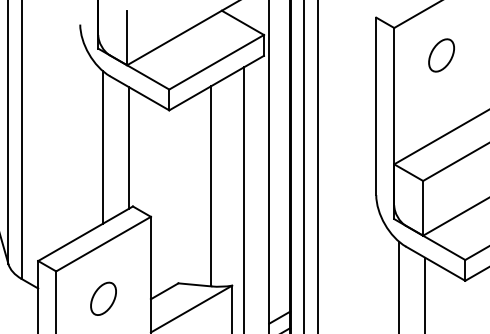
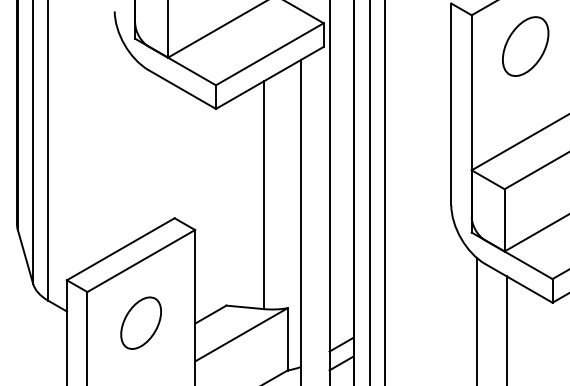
part: (441, 55) -> (525, 46), size x1.6
line: (102, 146) -> (140, 150), removed
line: (129, 147) -> (170, 151), removed
part: (103, 299) -> (141, 323), size x1.4

